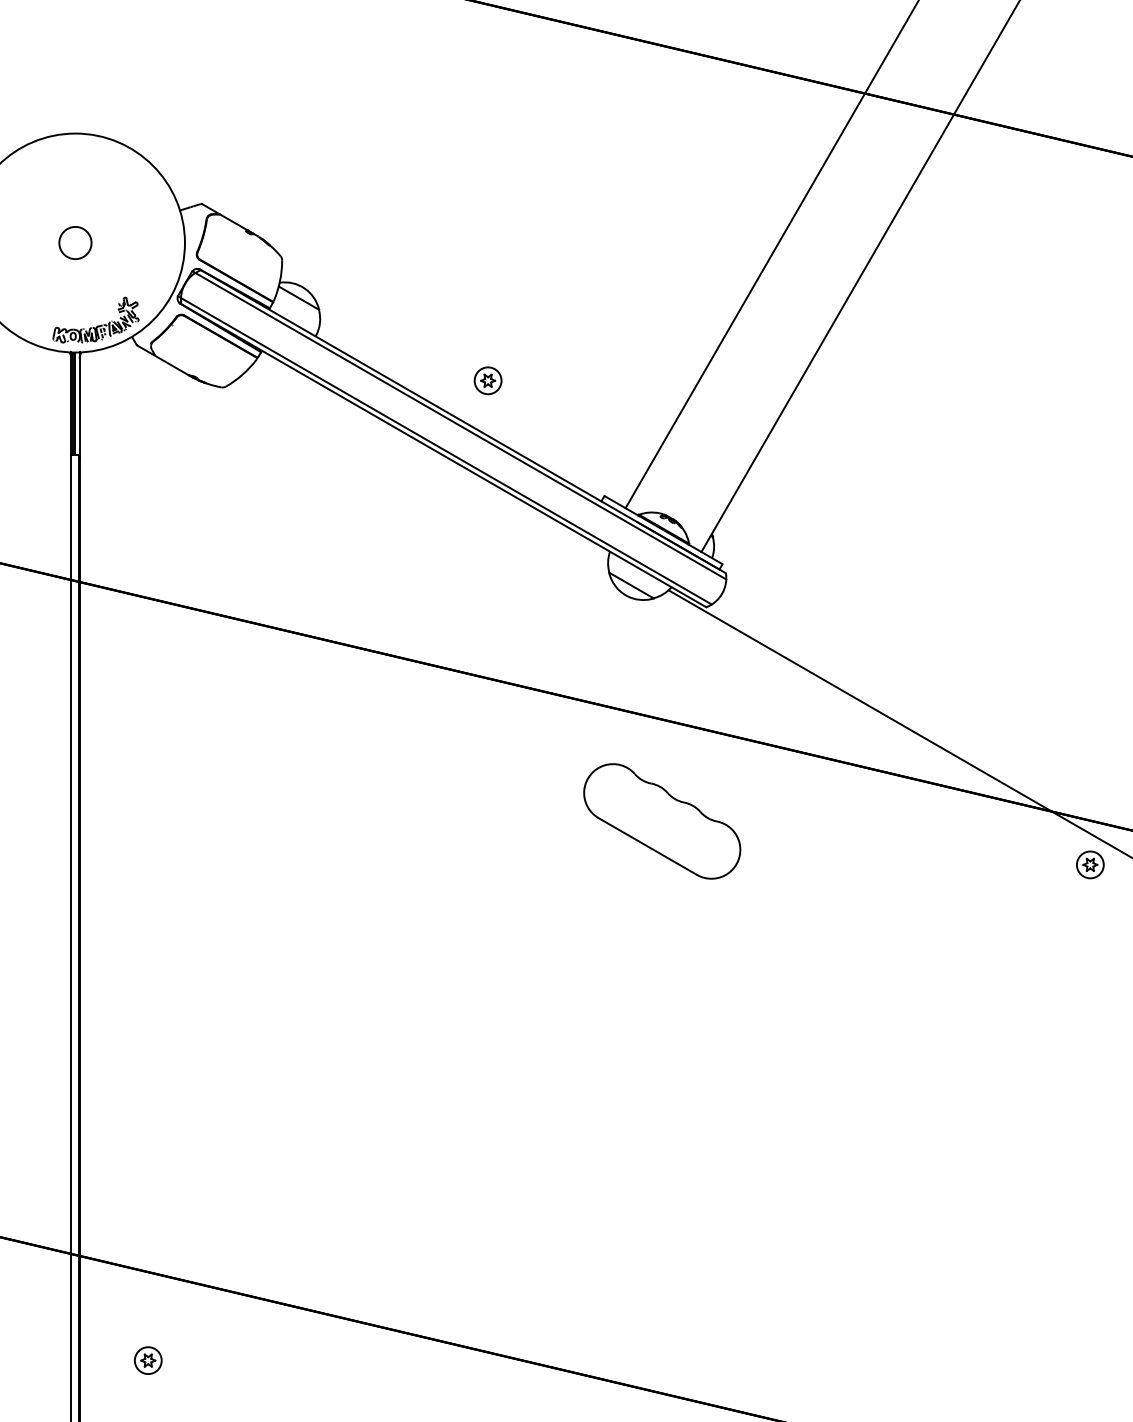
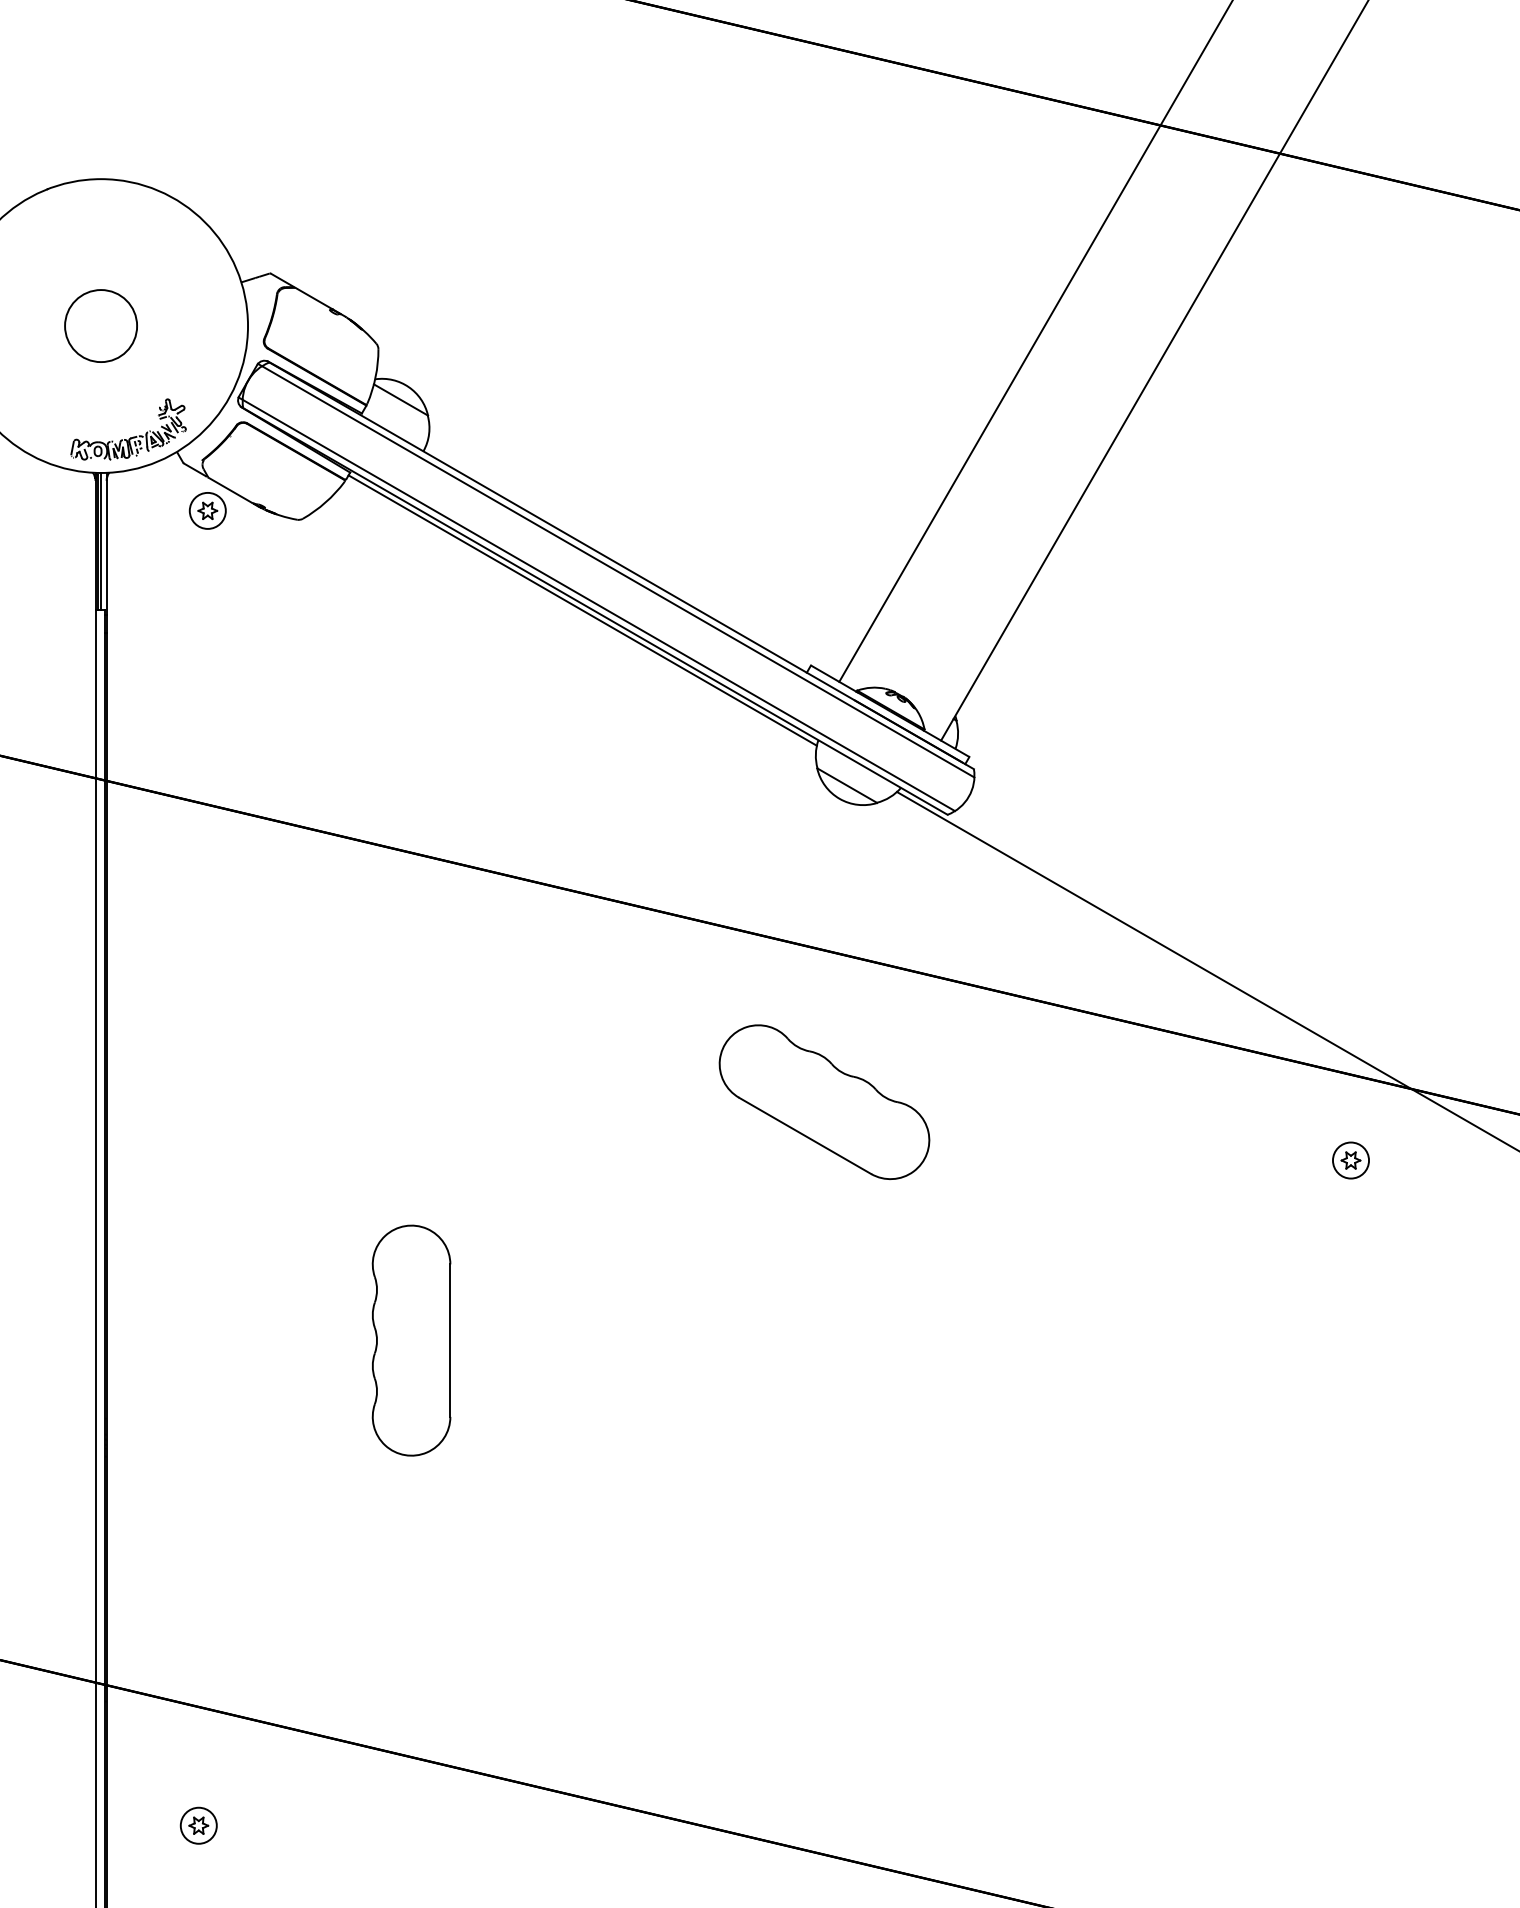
circle: (75, 242) -> (100, 325), size x1.67
part: (487, 380) -> (207, 510), moved
line: (434, 455) -> (582, 610), added
part: (662, 820) -> (824, 1101), moved
part: (1090, 864) -> (1350, 1160), moved
part: (306, 999) -> (411, 1340), added

